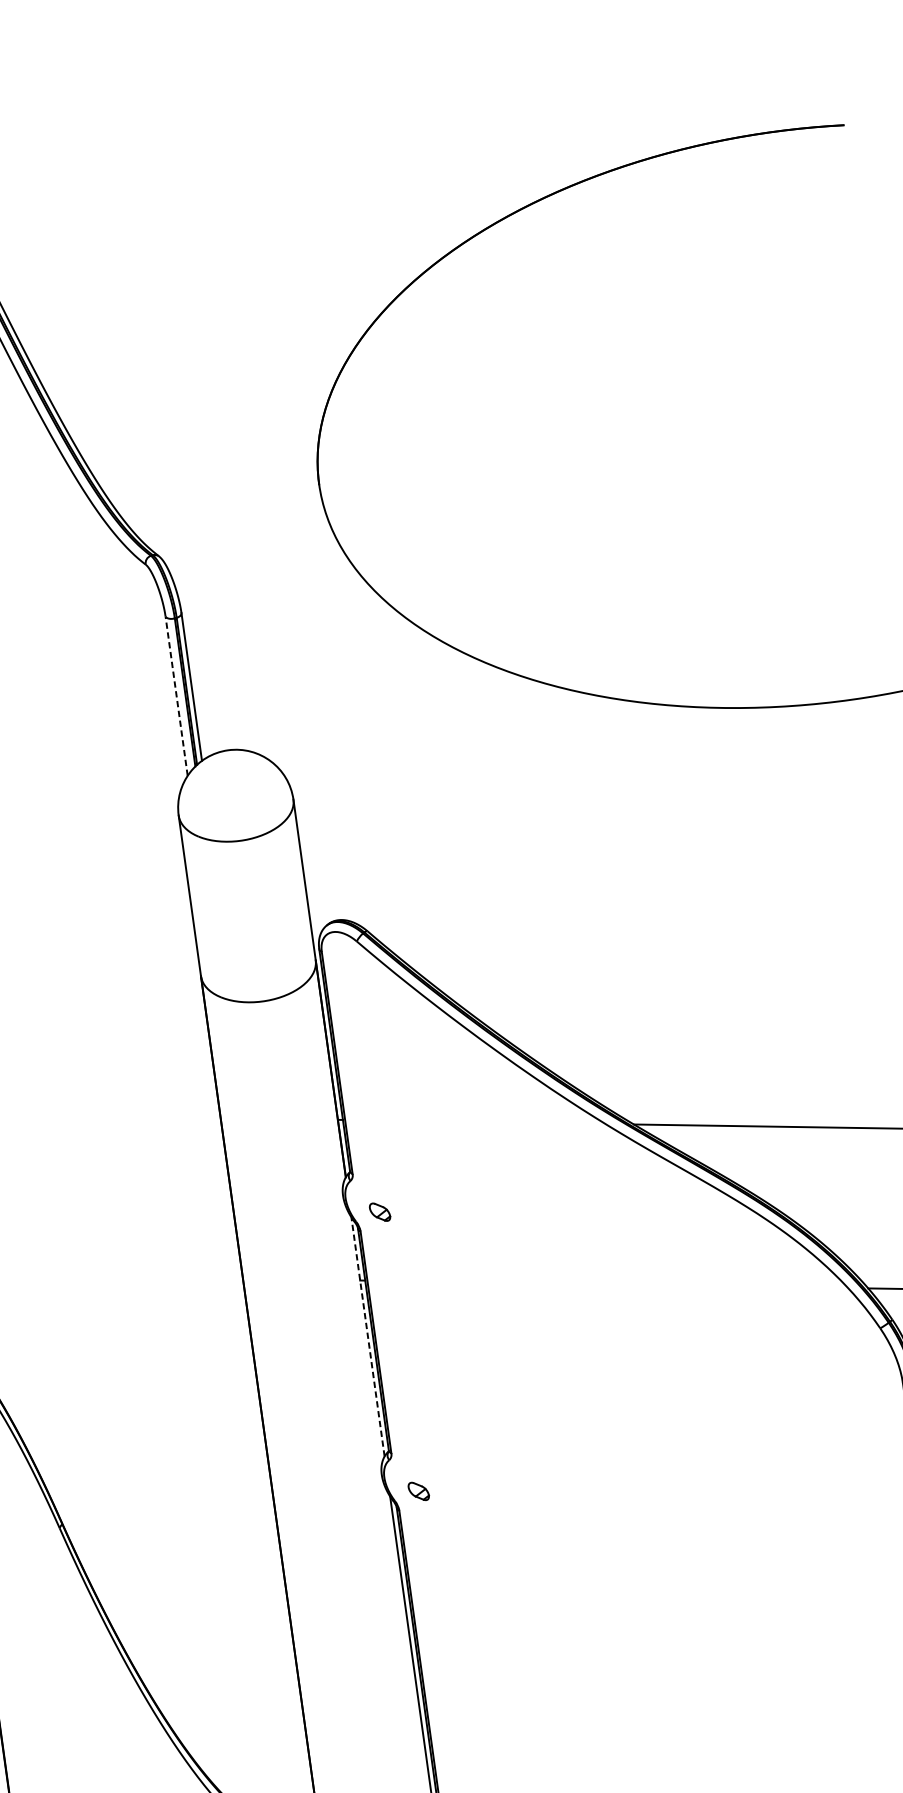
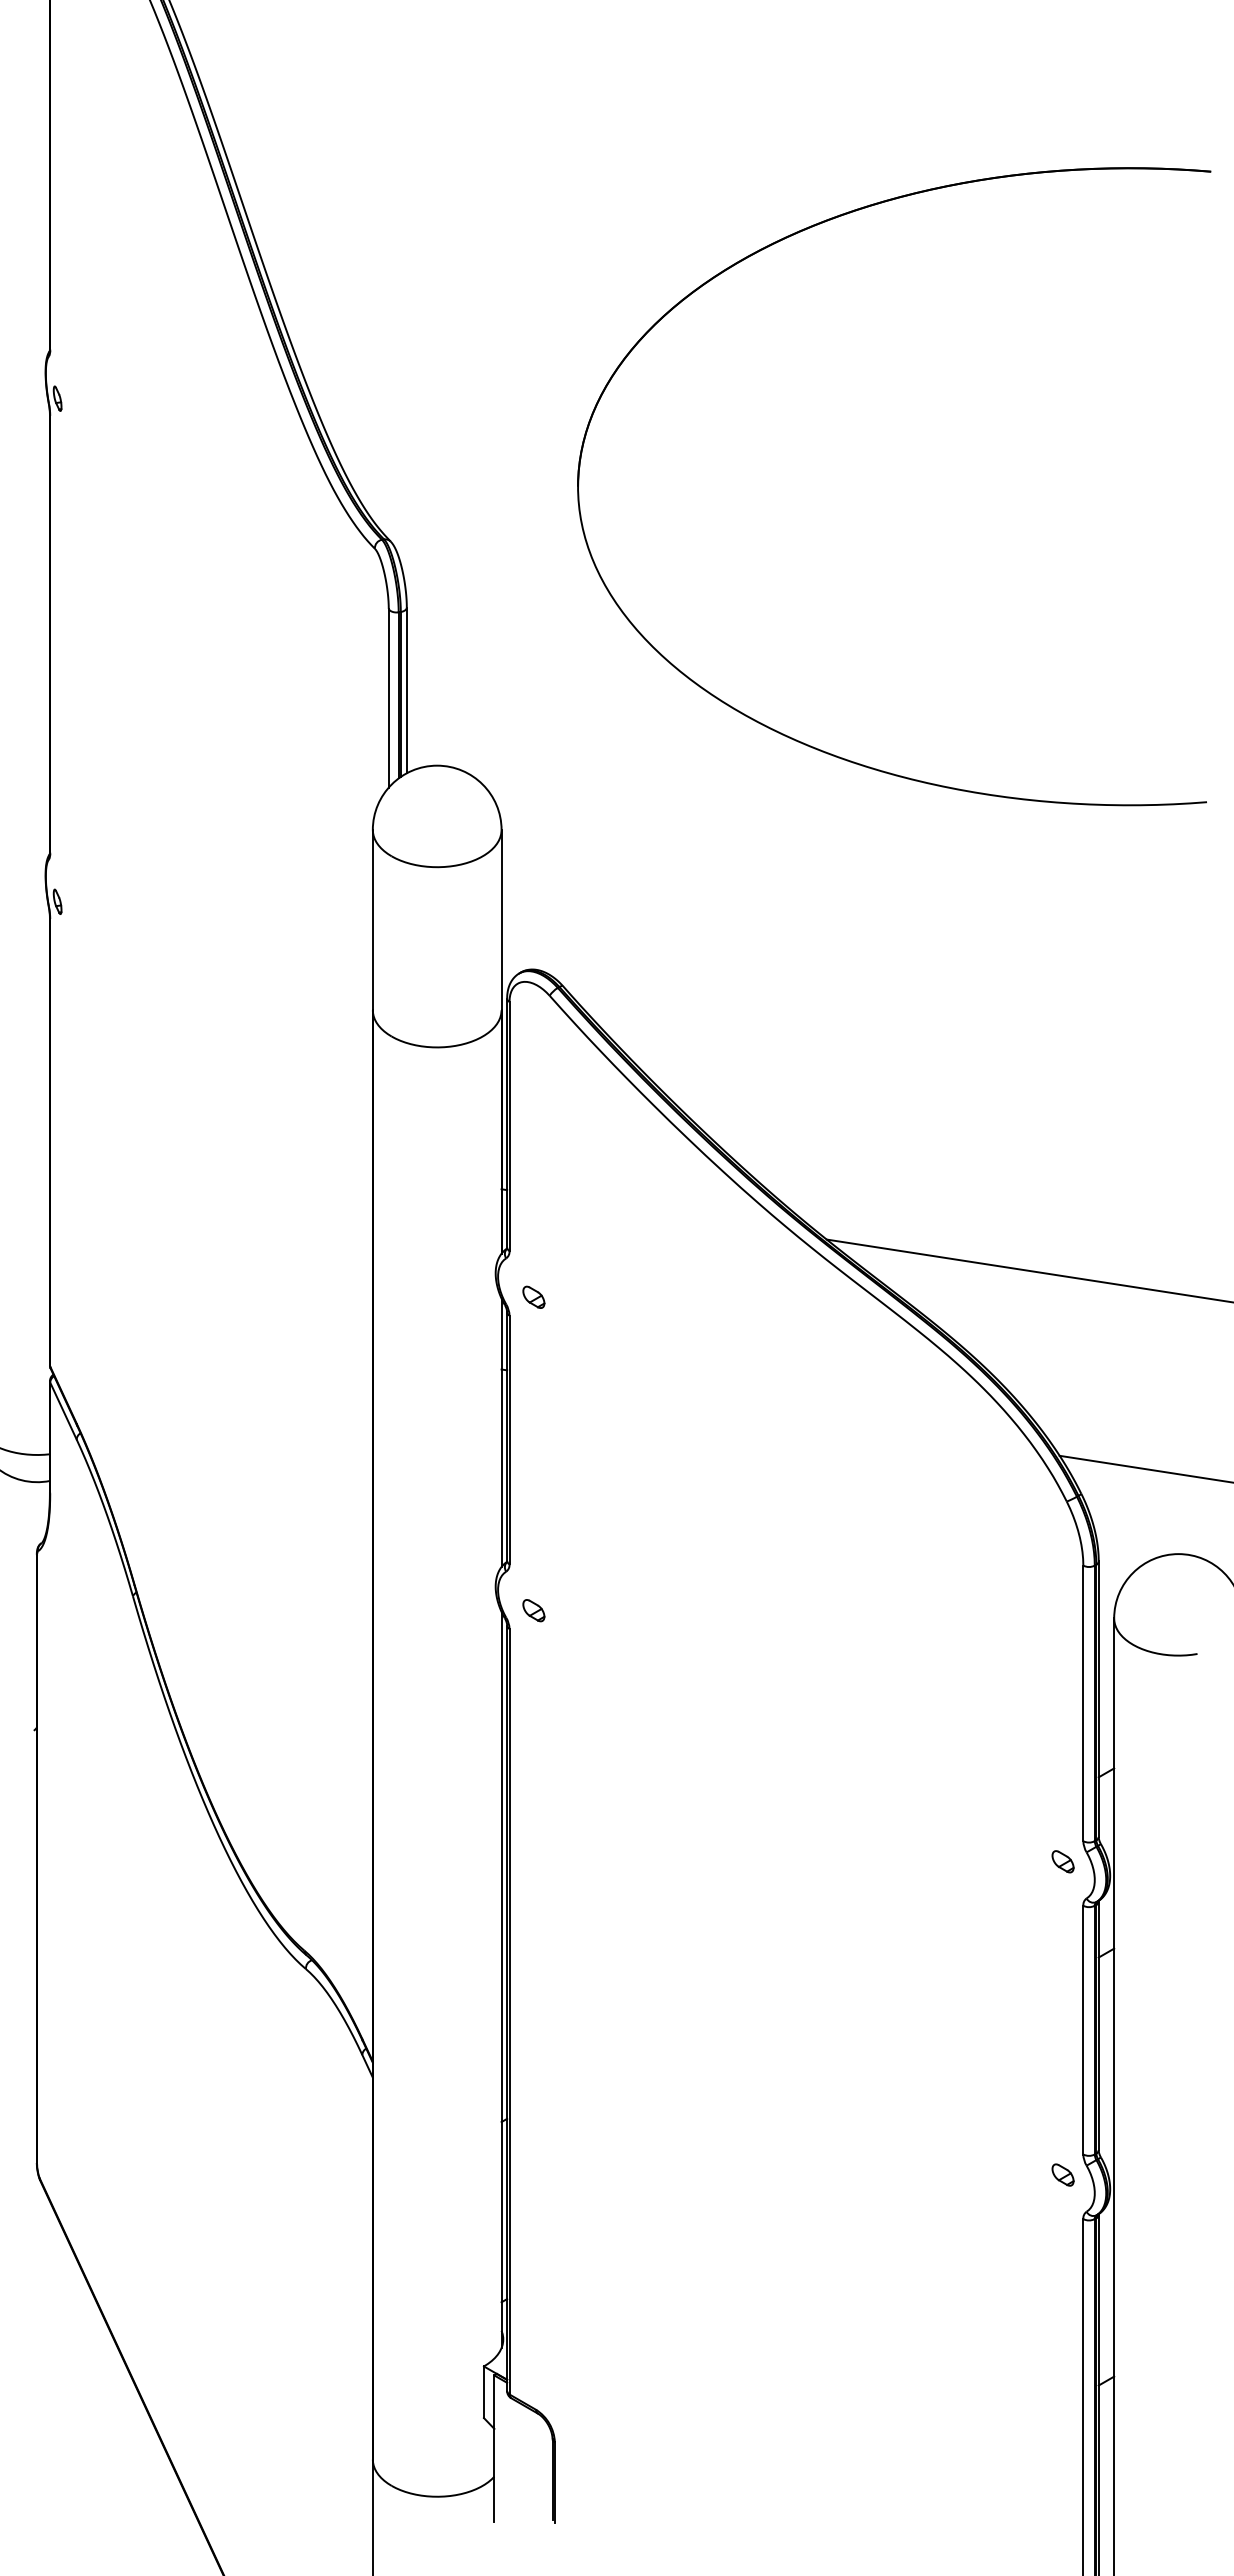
line: (176, 695) -> (388, 697), dashed -> solid
line: (367, 1336) -> (501, 1432), dashed -> solid

